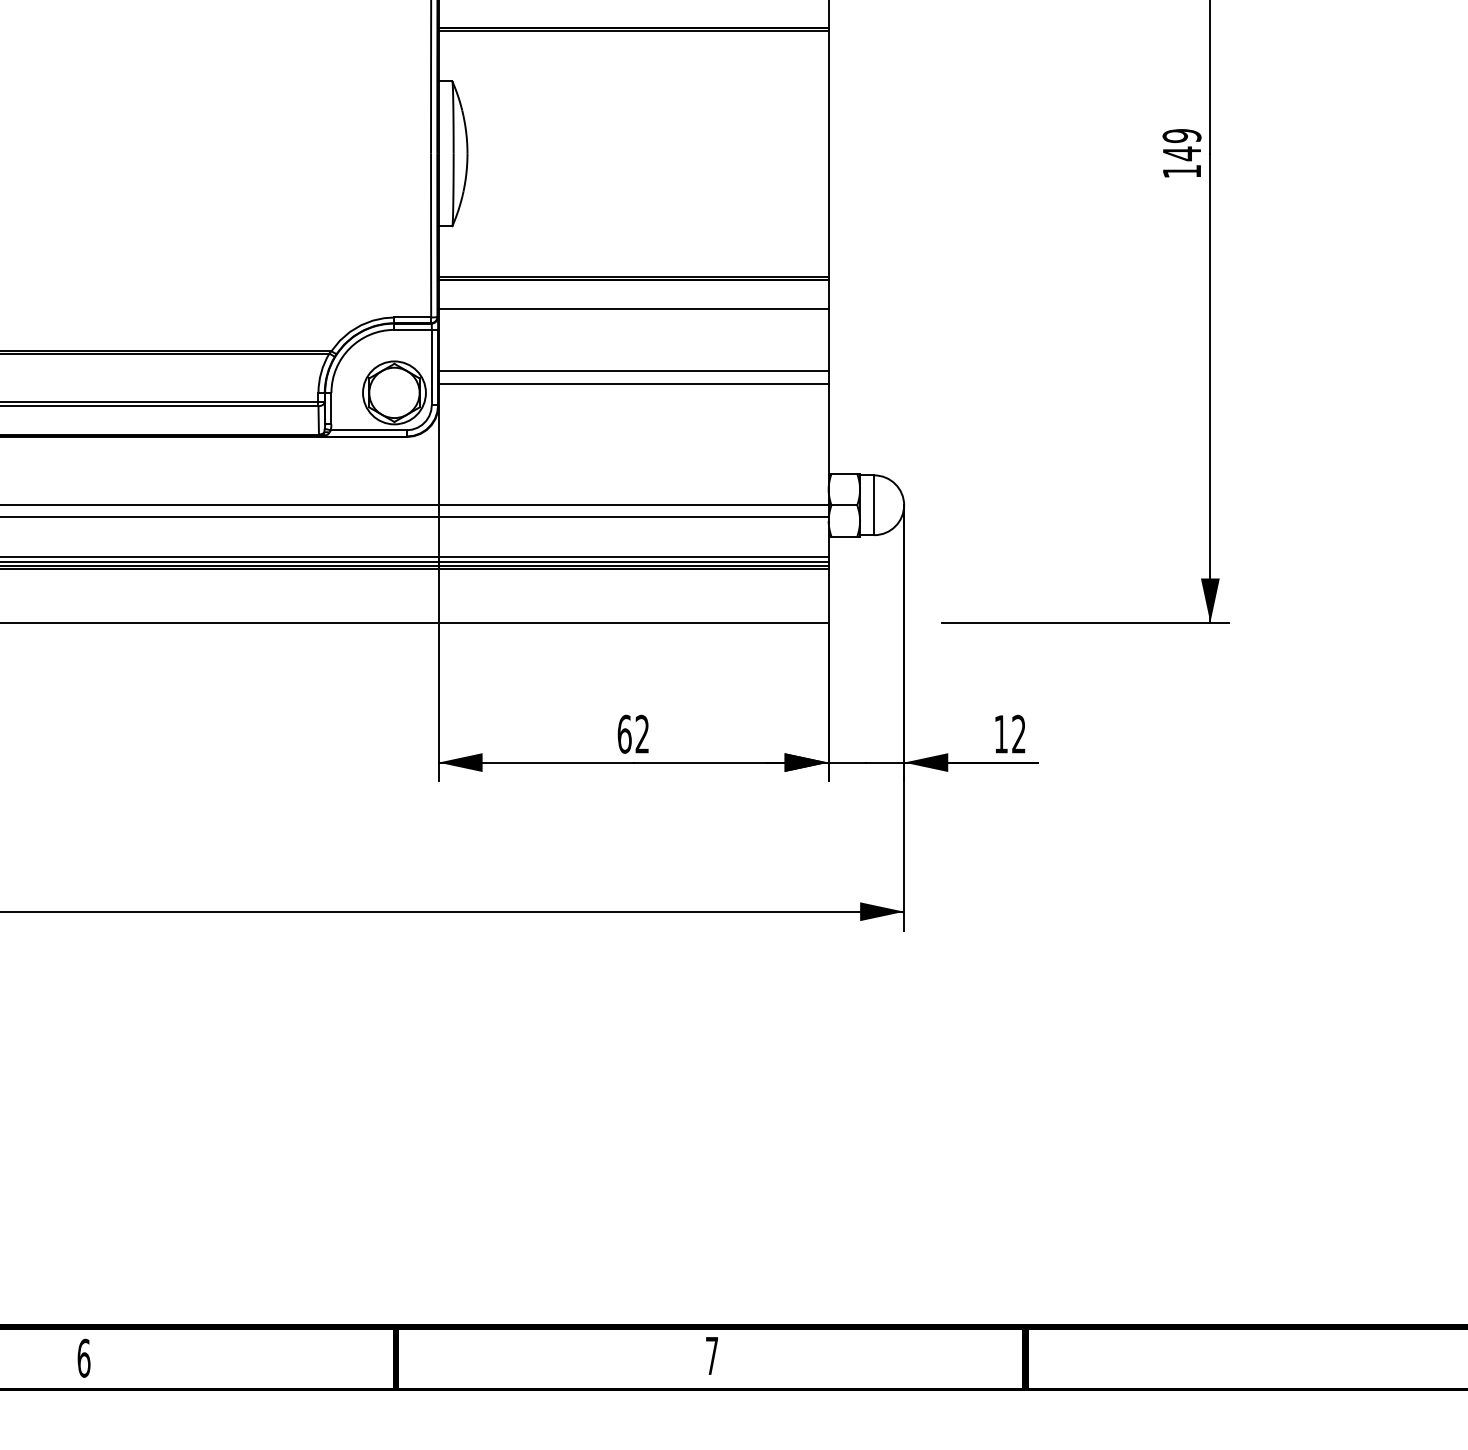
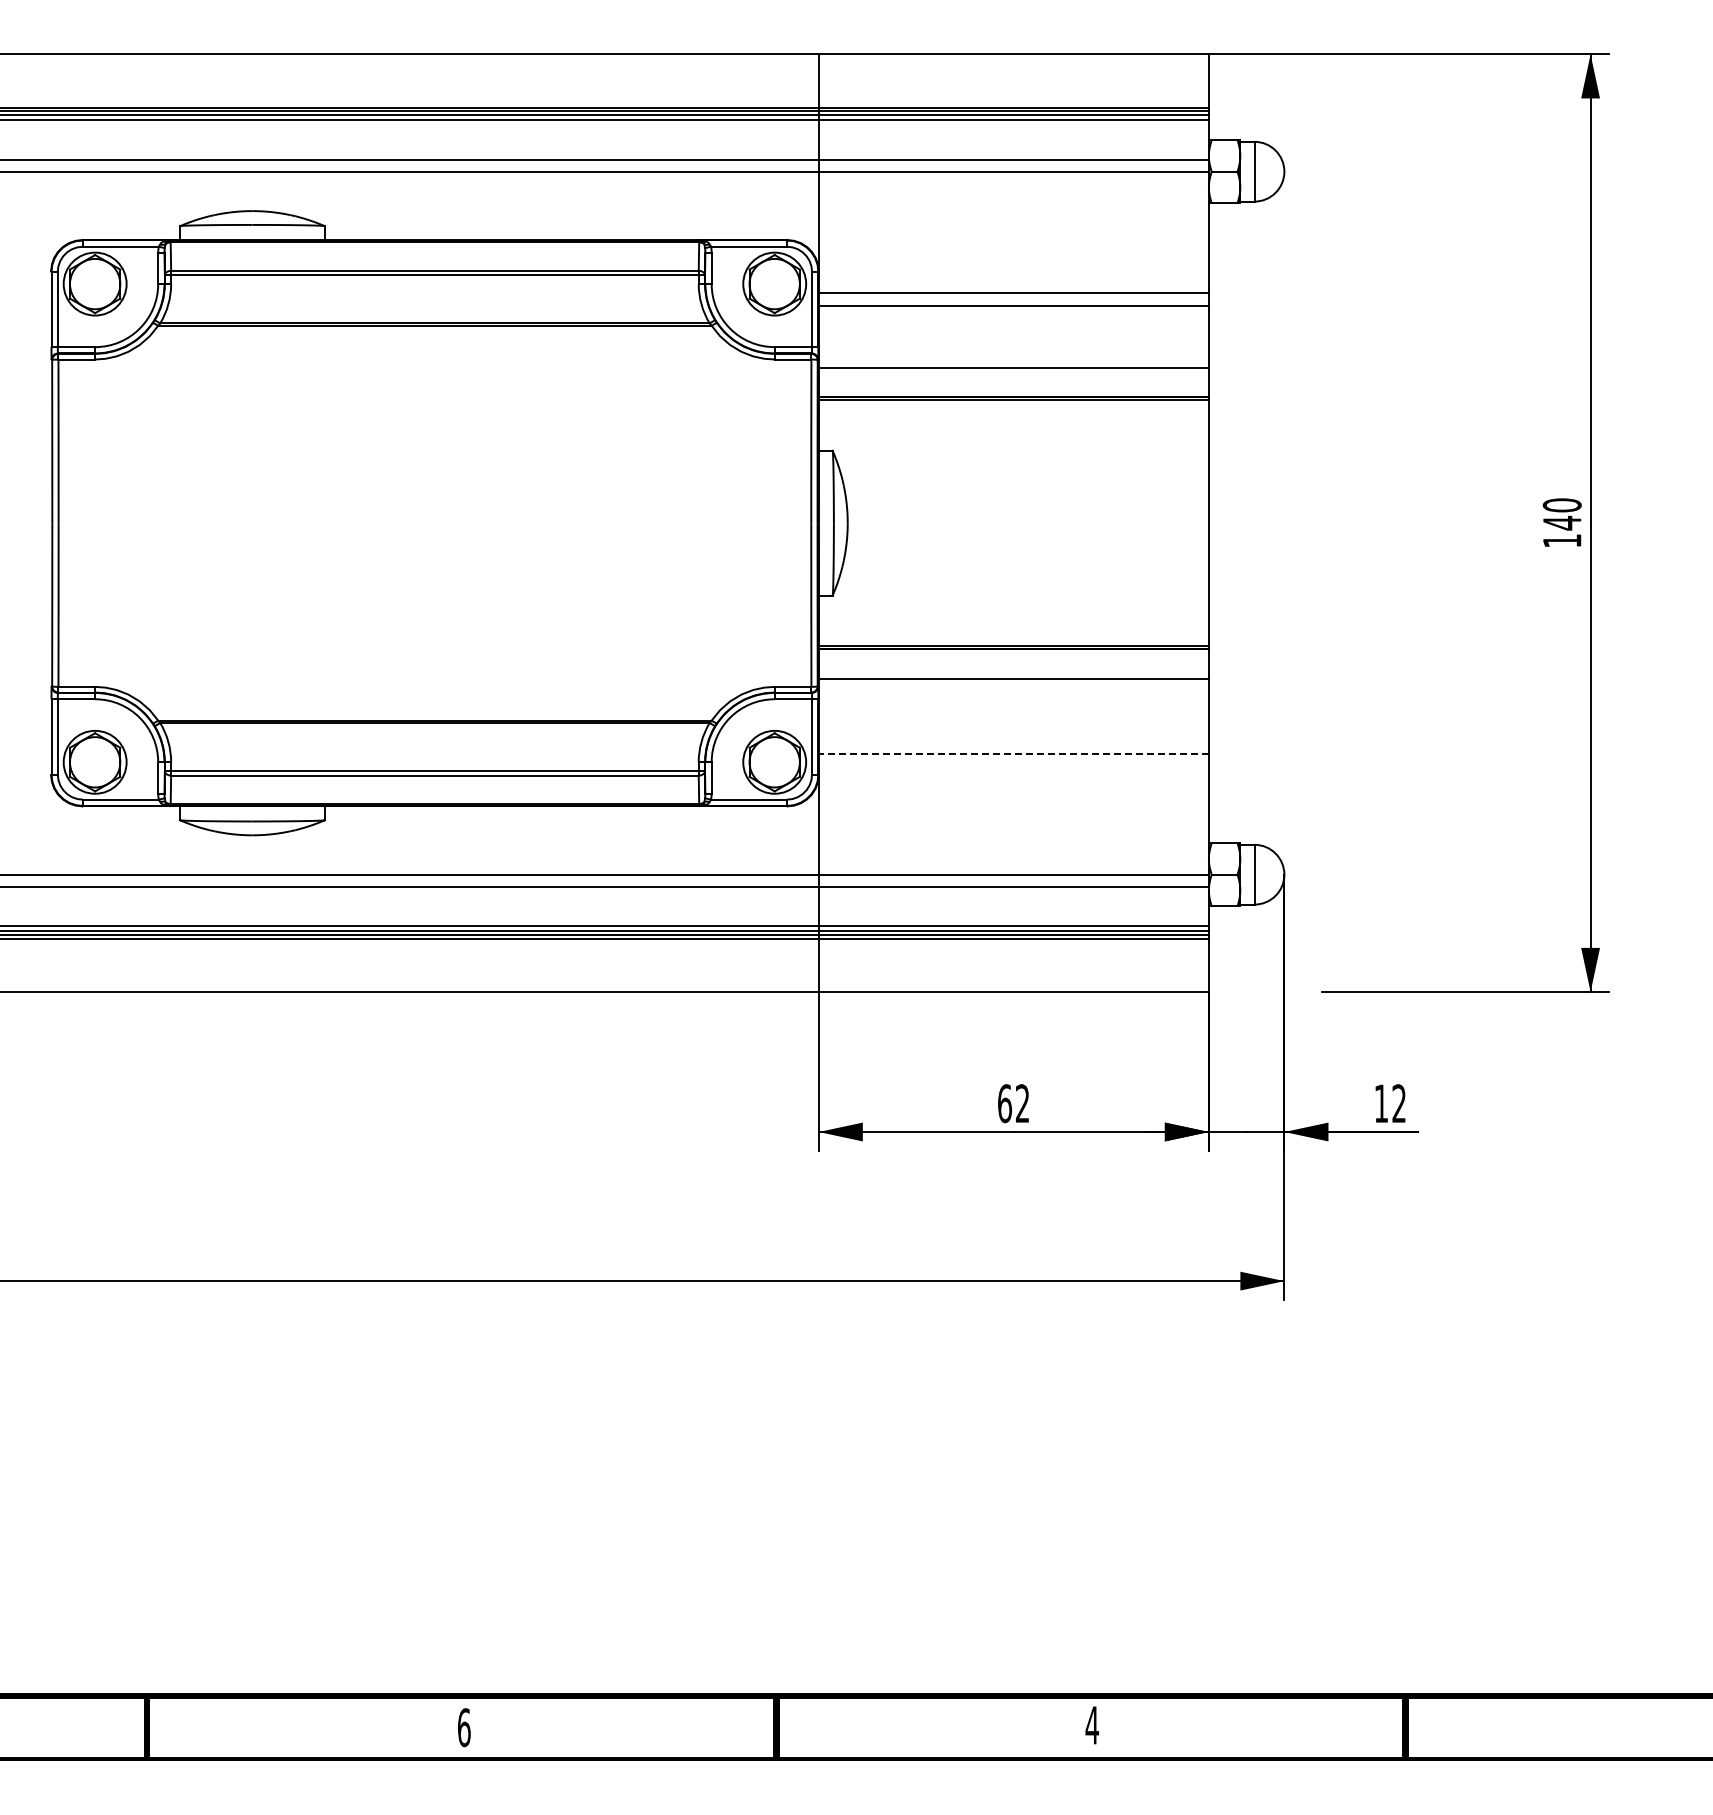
text: (1182, 136) -> (1562, 505), 149 -> 140
line: (633, 371) -> (1013, 740), removed
line: (633, 384) -> (1013, 753), solid -> dashed
text: (712, 1356) -> (1092, 1725), 7 -> 4

